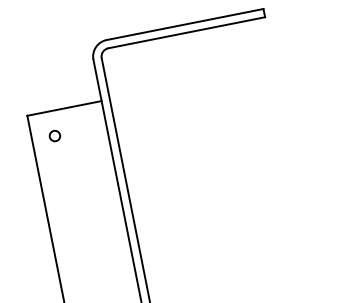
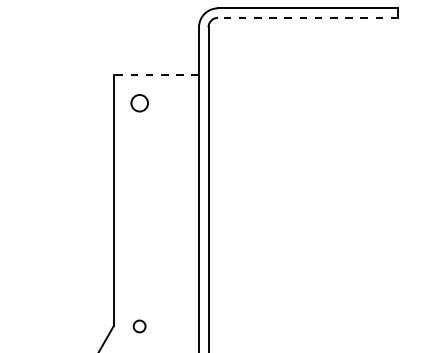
line: (186, 32) -> (307, 17), solid -> dashed
line: (64, 108) -> (156, 74), solid -> dashed
circle: (54, 136) -> (139, 103), size x1.4

